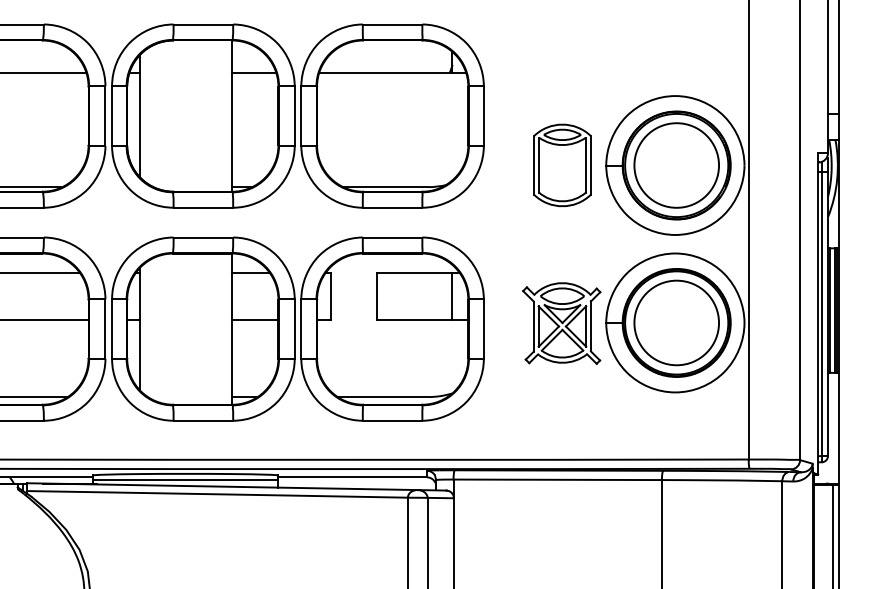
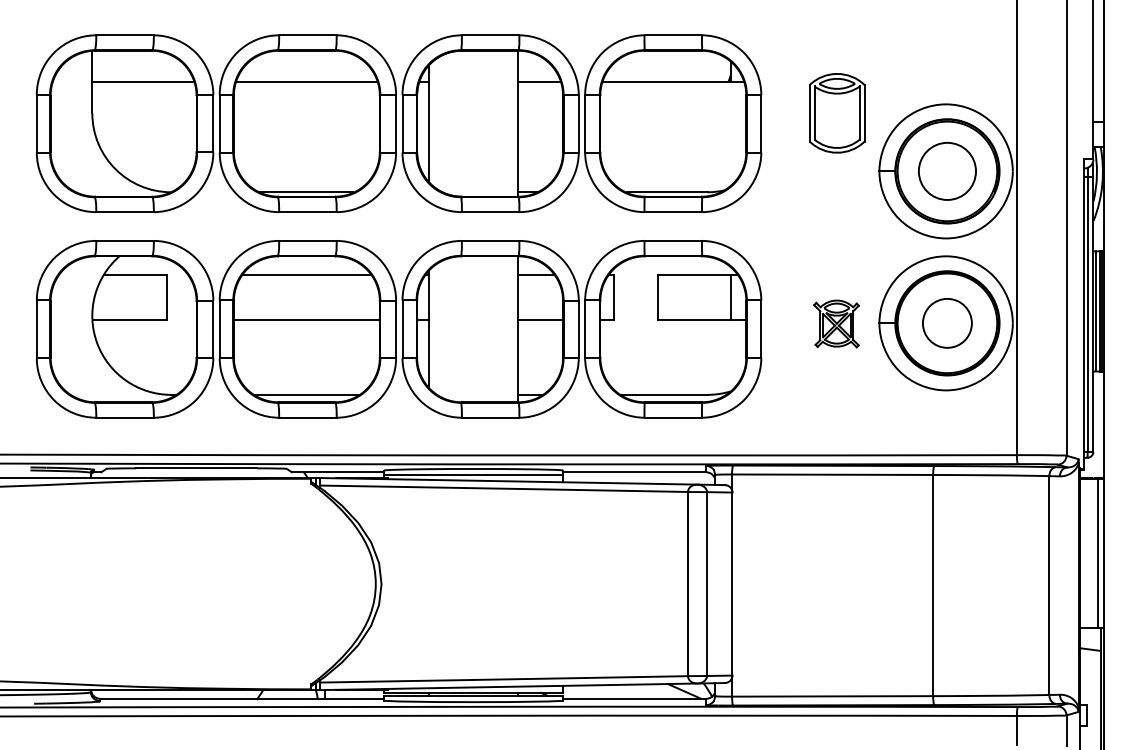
part: (562, 165) -> (837, 113), moved
circle: (676, 165) -> (947, 171), size x0.7
part: (561, 323) -> (836, 323), size x0.6
circle: (676, 323) -> (947, 323), size x0.6

